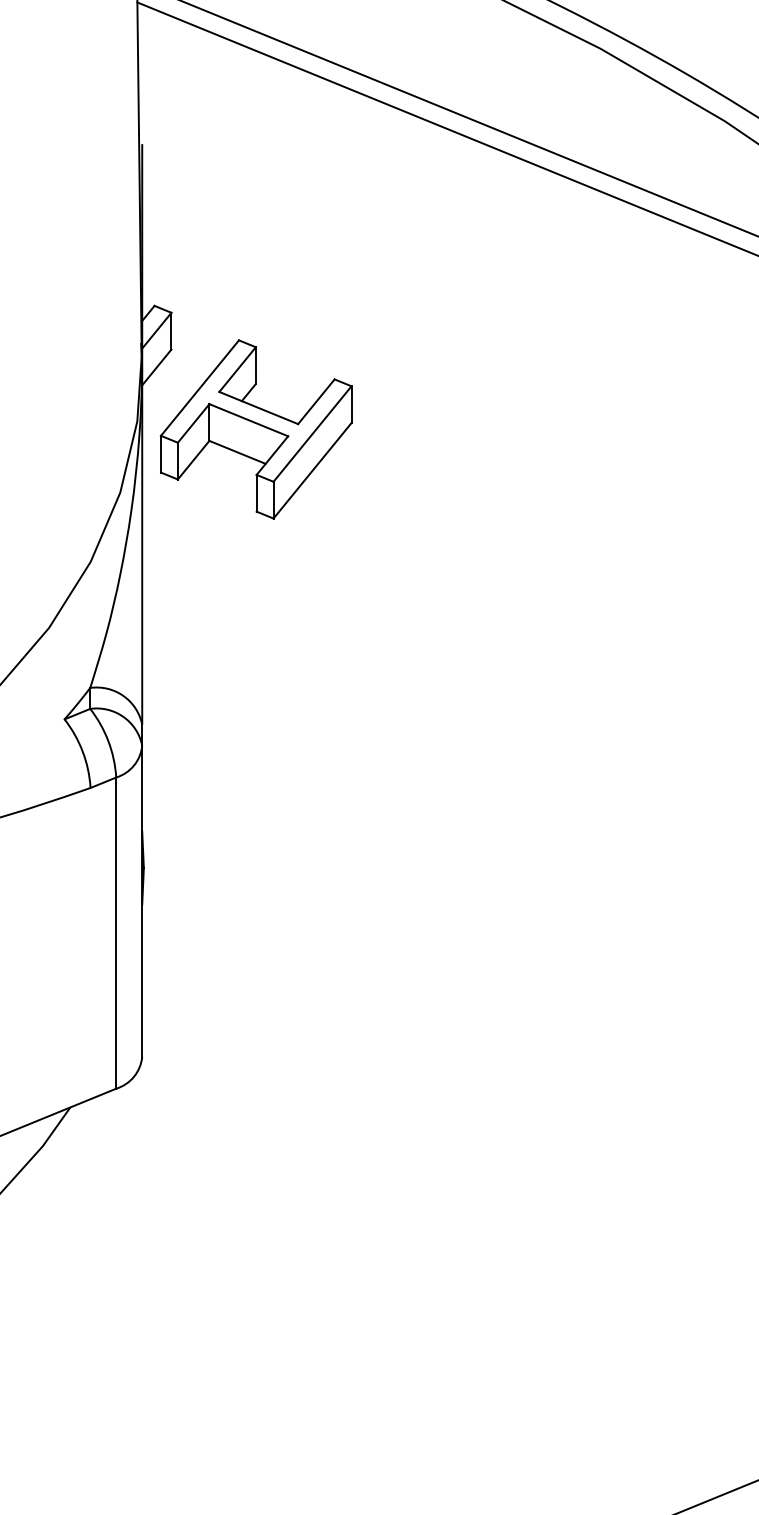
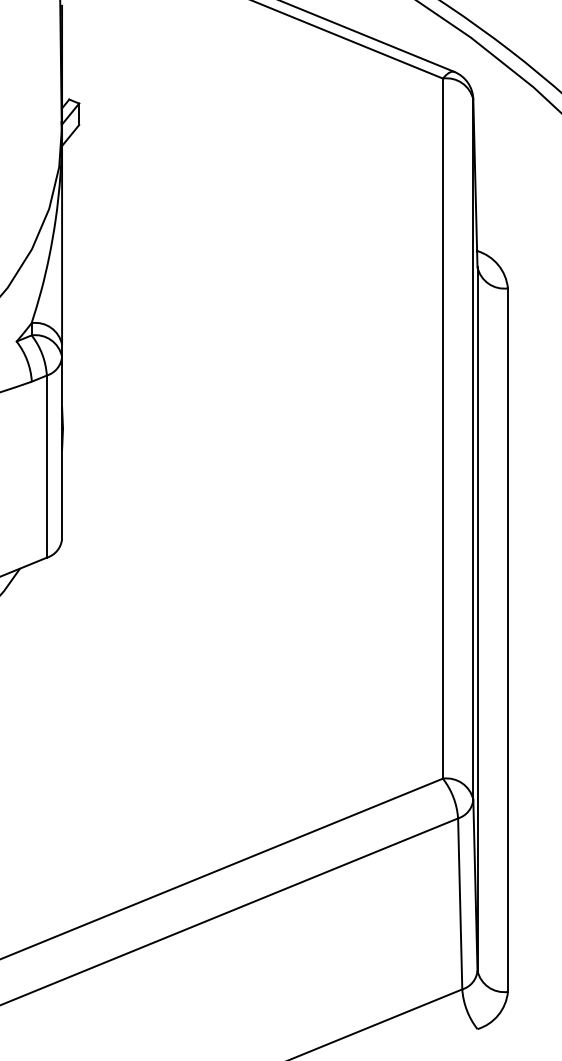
part: (255, 428) -> (128, 171), removed

